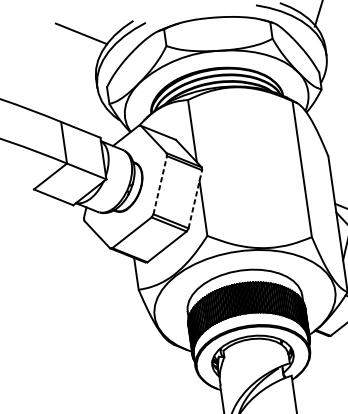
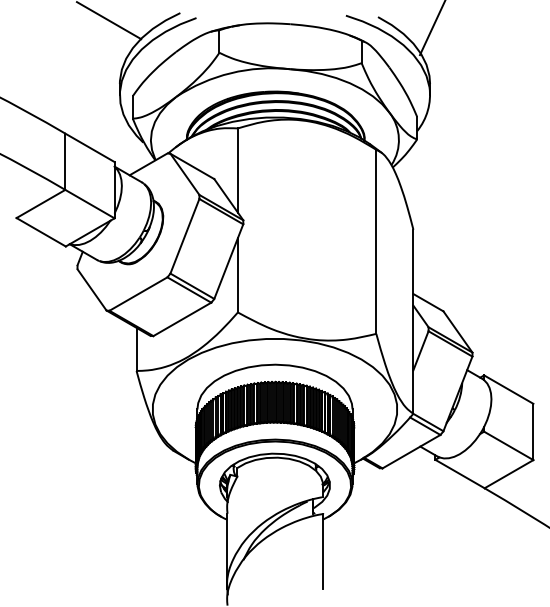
line: (160, 184) -> (185, 235), dashed -> solid
line: (195, 199) -> (228, 261), dashed -> solid

